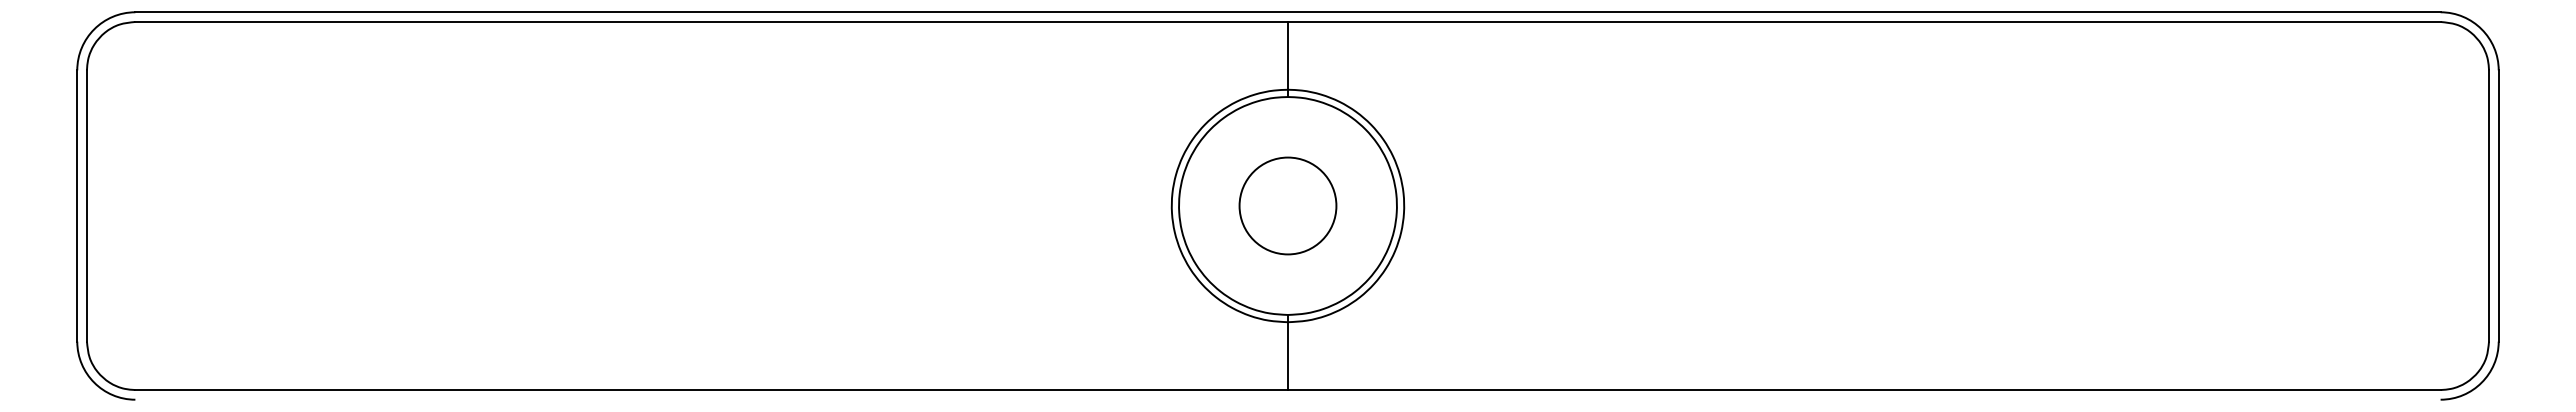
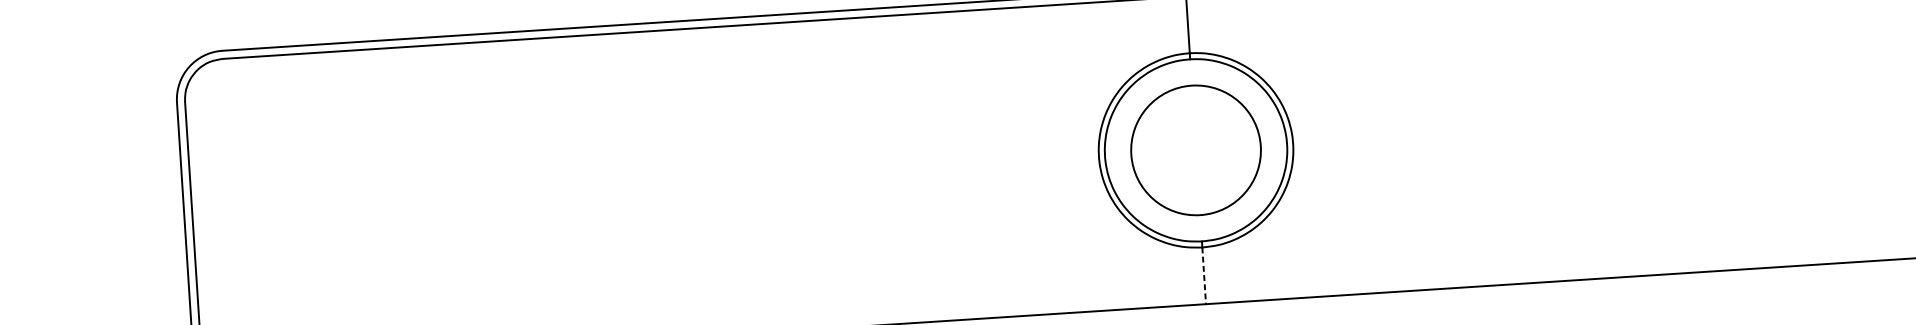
circle: (1287, 205) -> (1195, 150), size x1.6
line: (1288, 356) -> (1204, 276), solid -> dashed

